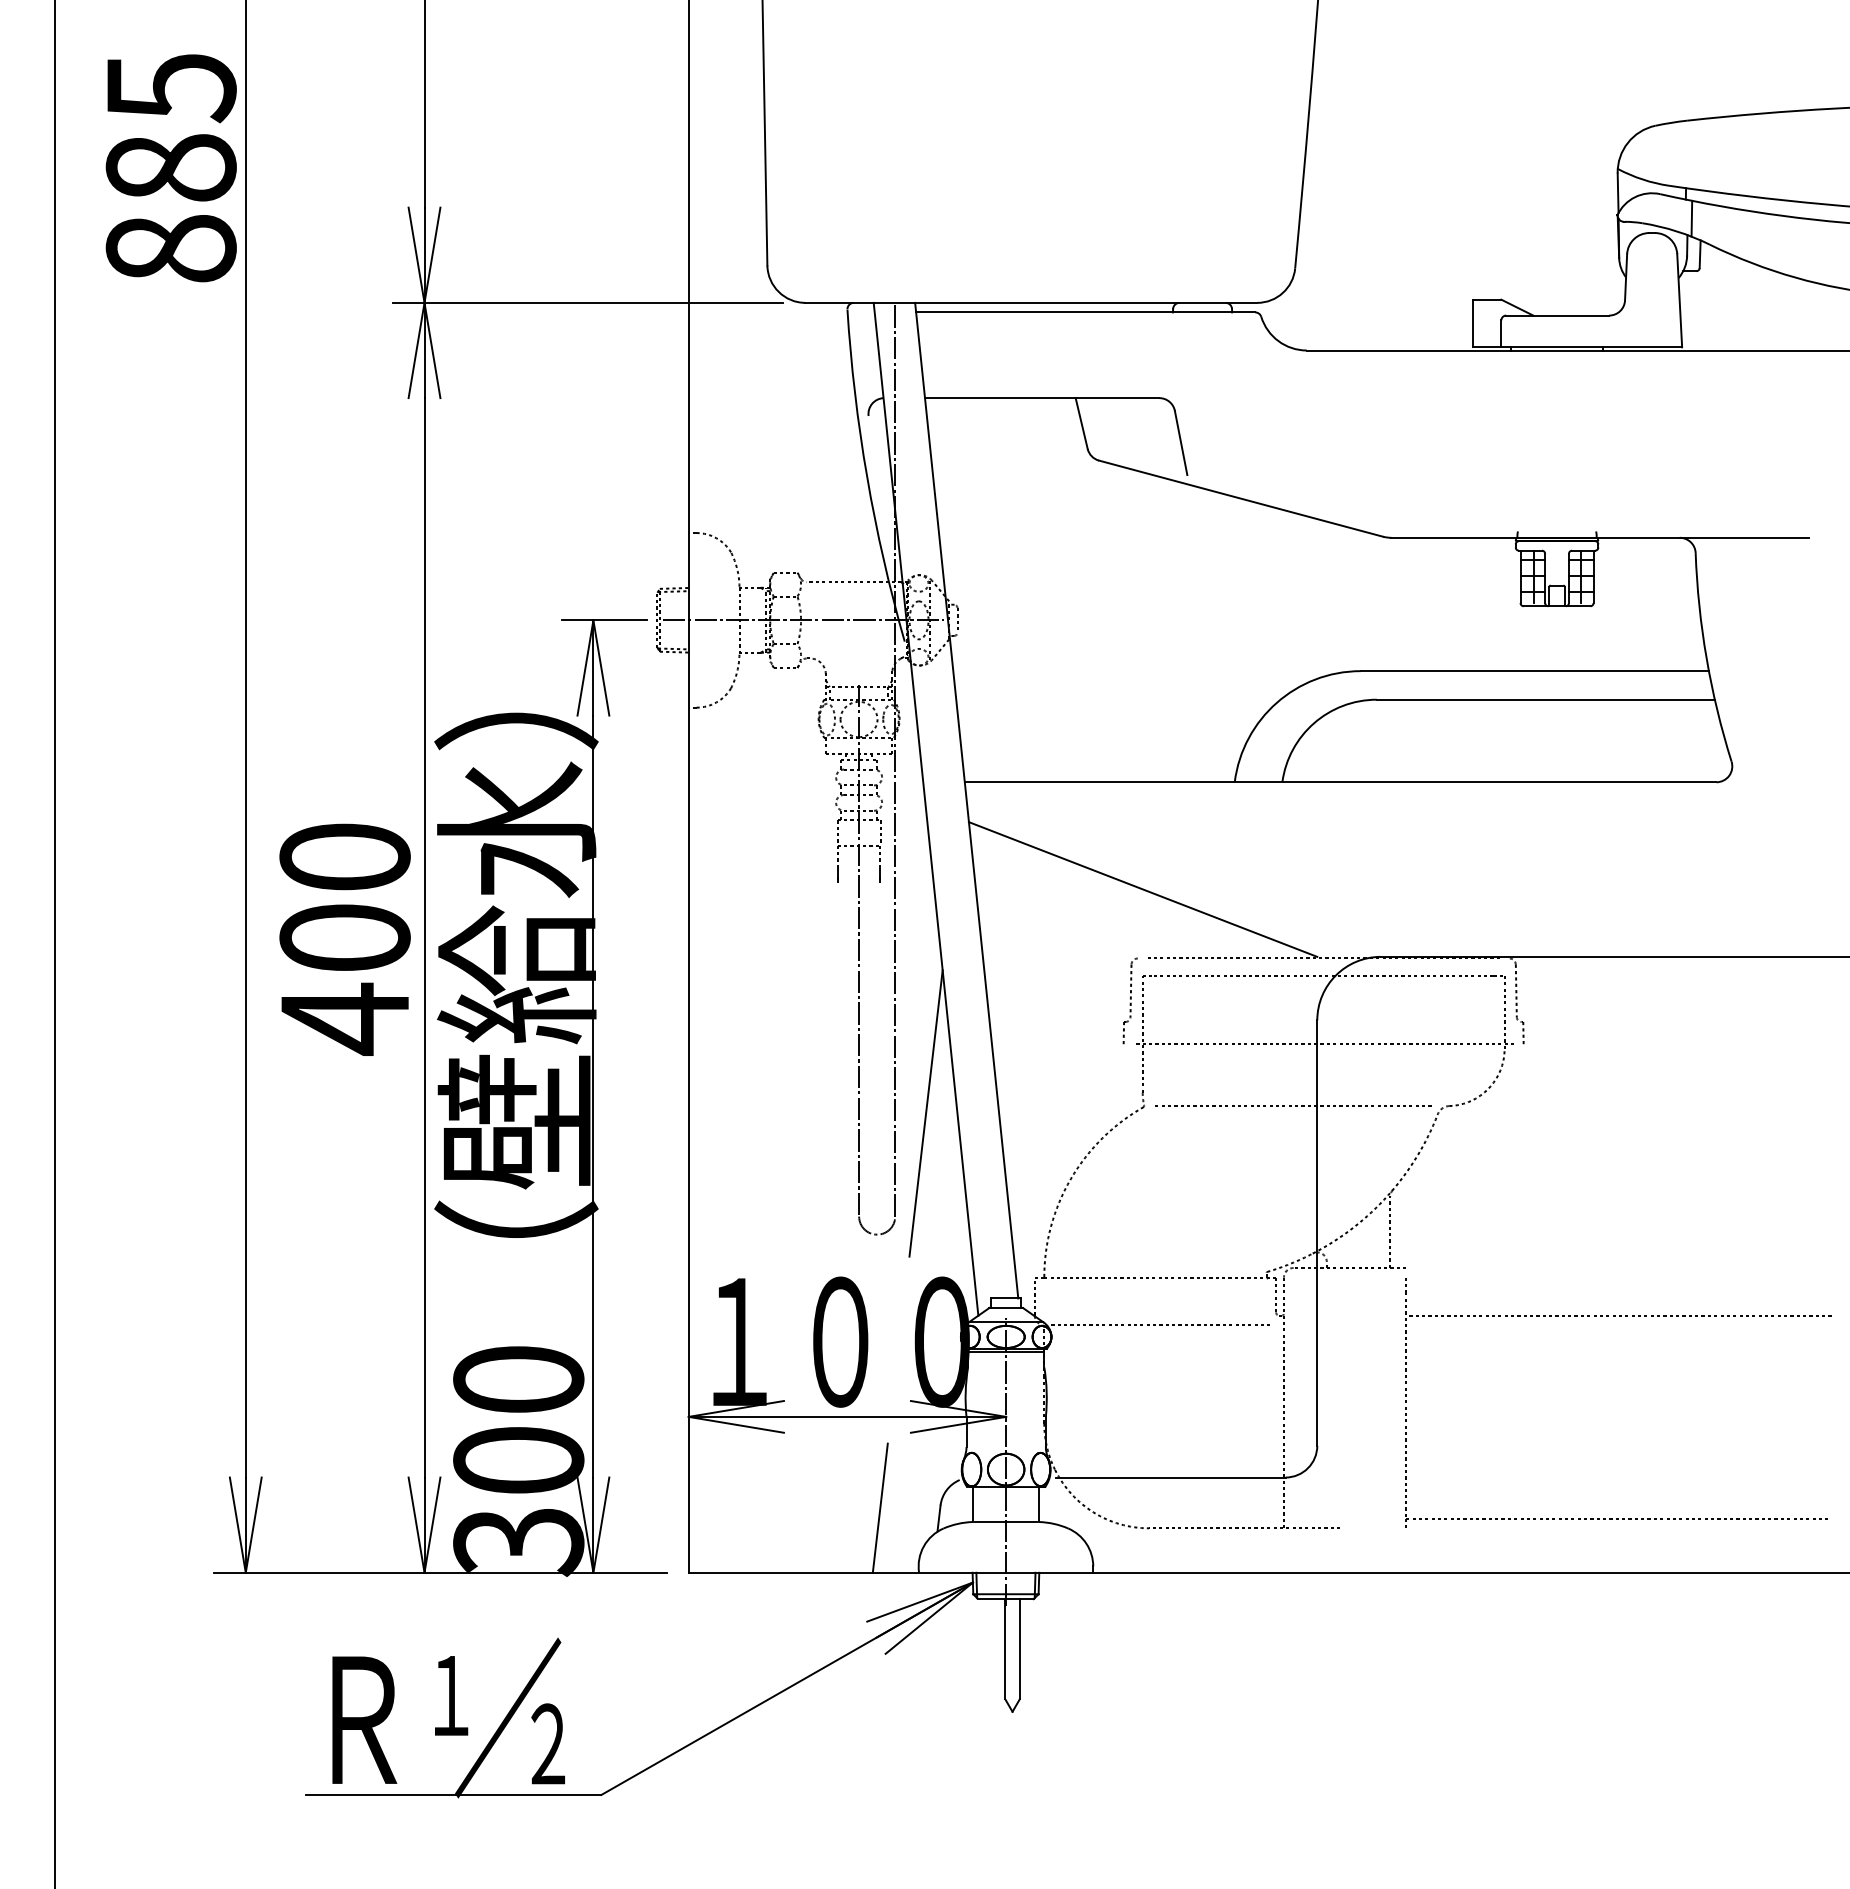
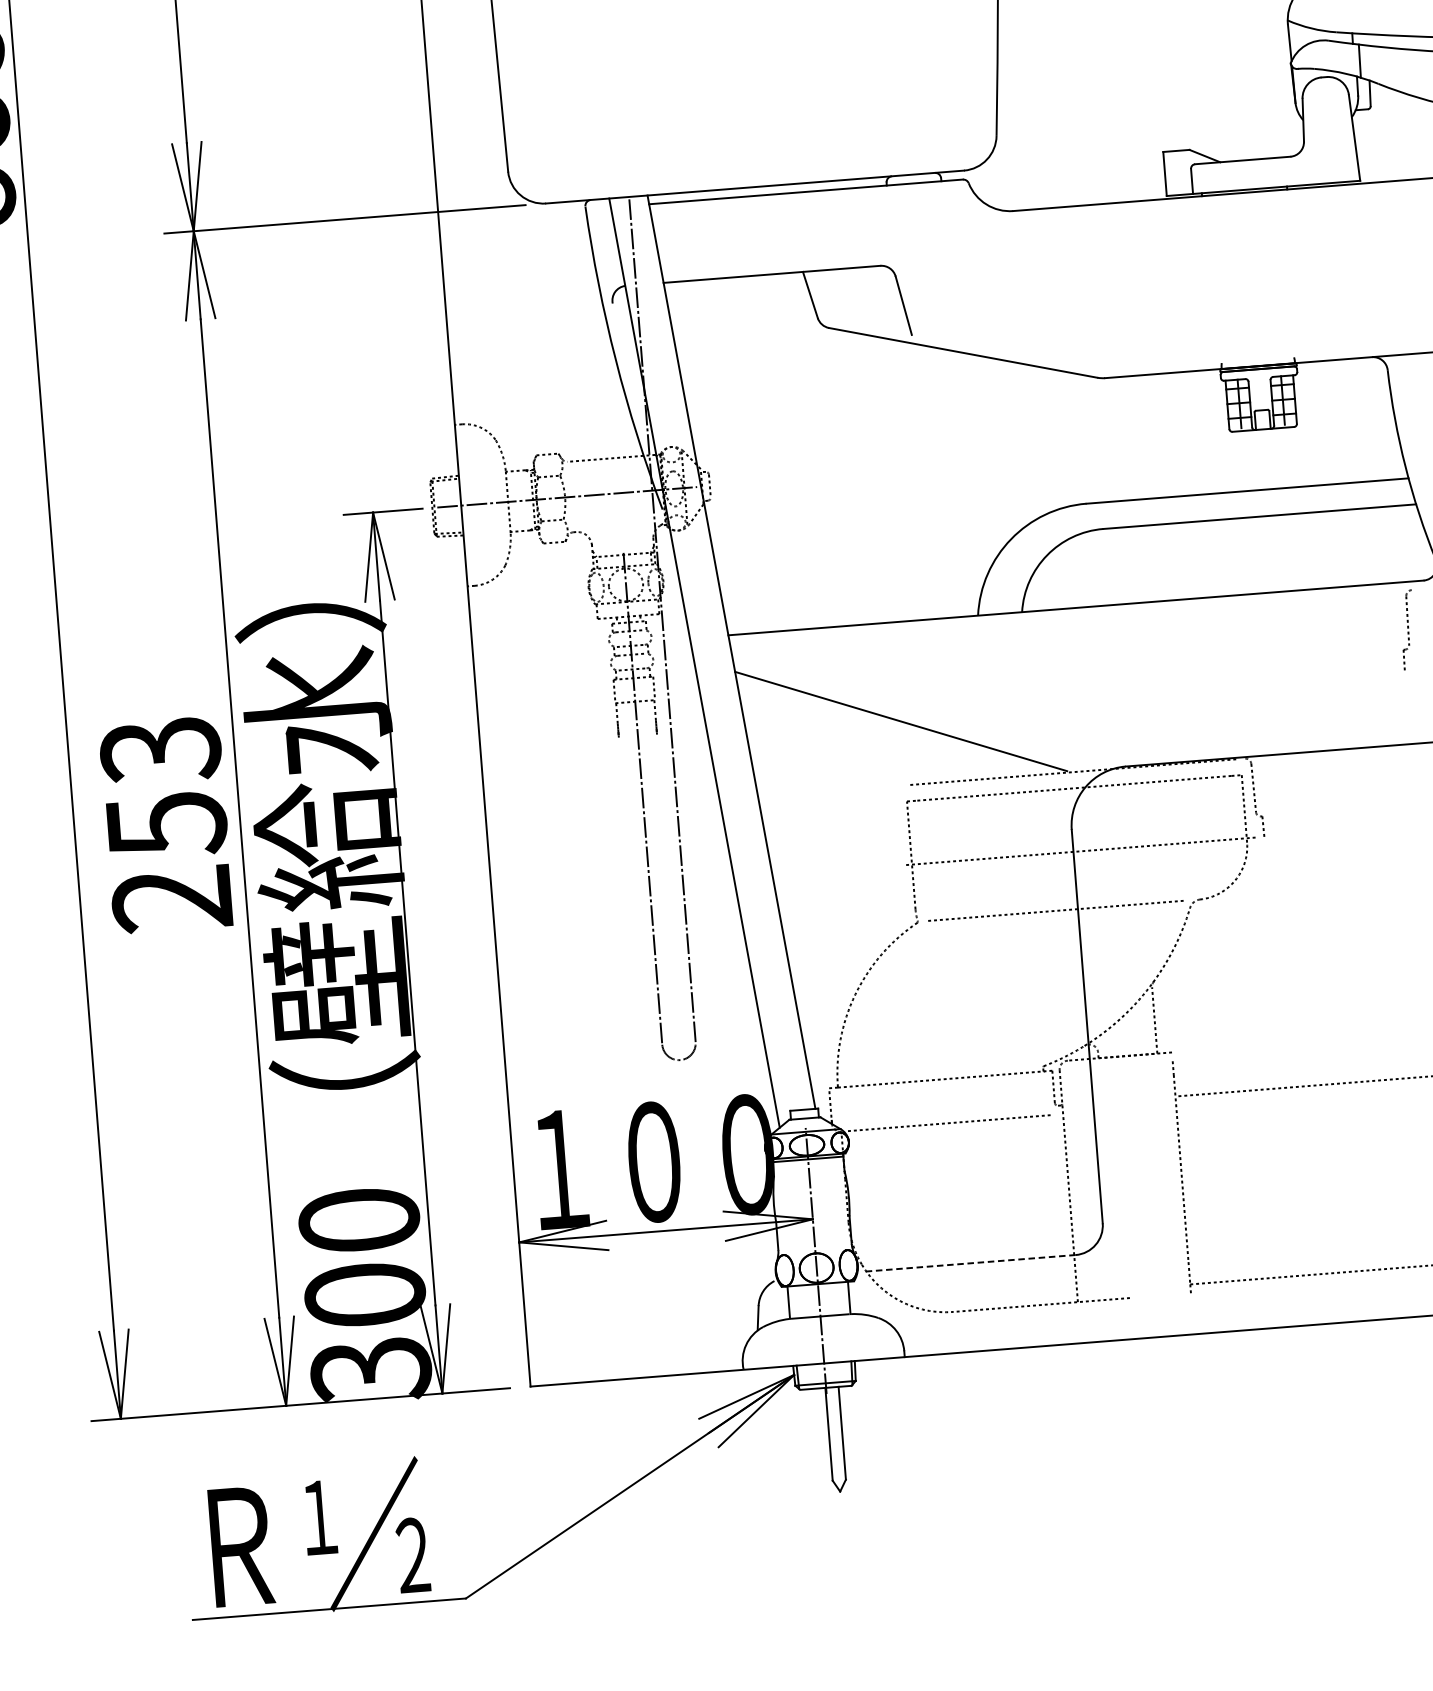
text: (344, 939) -> (166, 825), 400 -> 253
part: (1129, 1000) -> (1407, 629), moved
line: (925, 1113) -> (716, 944), removed
line: (1170, 1477) -> (969, 1263), solid -> dashed
line: (879, 1507) -> (702, 1312), removed

